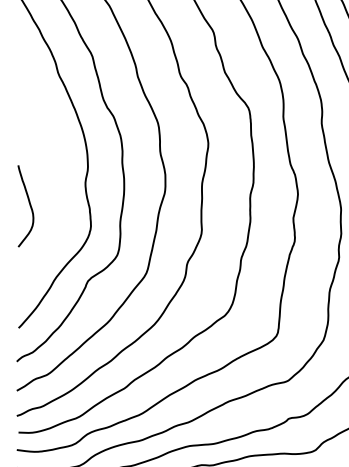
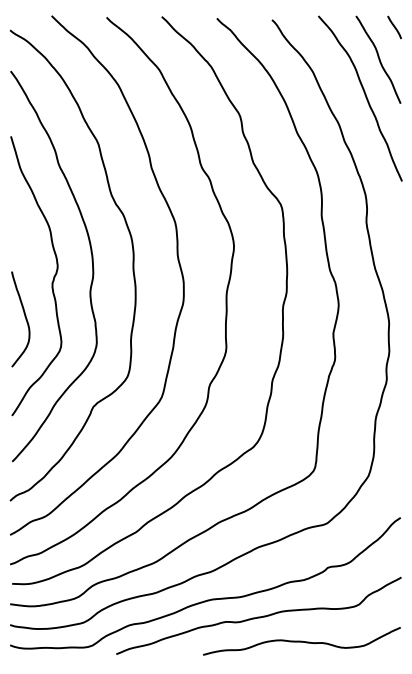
curve: (52, 174) -> (51, 282), added

